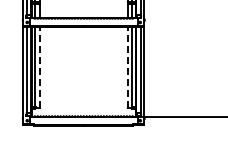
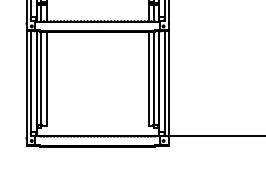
line: (39, 66) -> (46, 77), dashed -> solid
line: (127, 66) -> (148, 77), dashed -> solid

